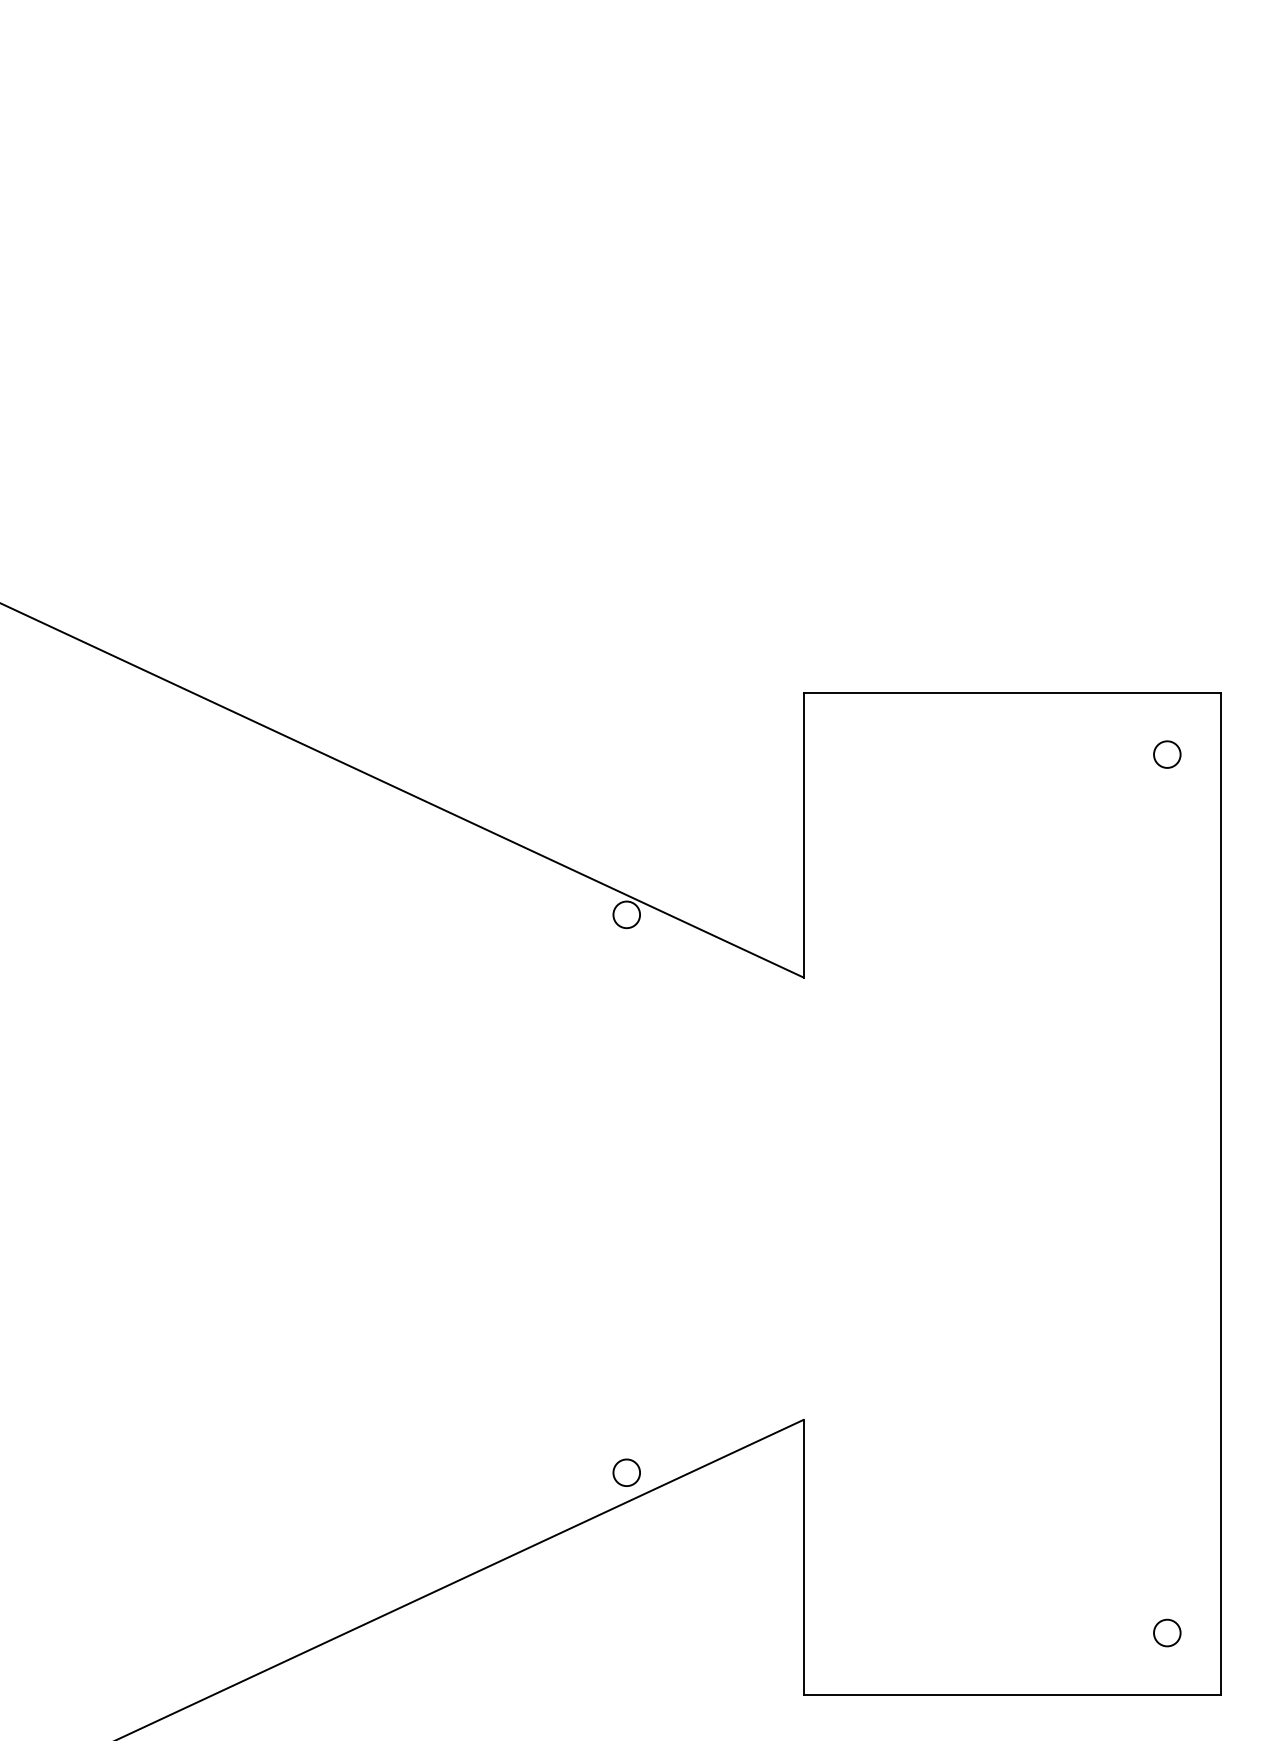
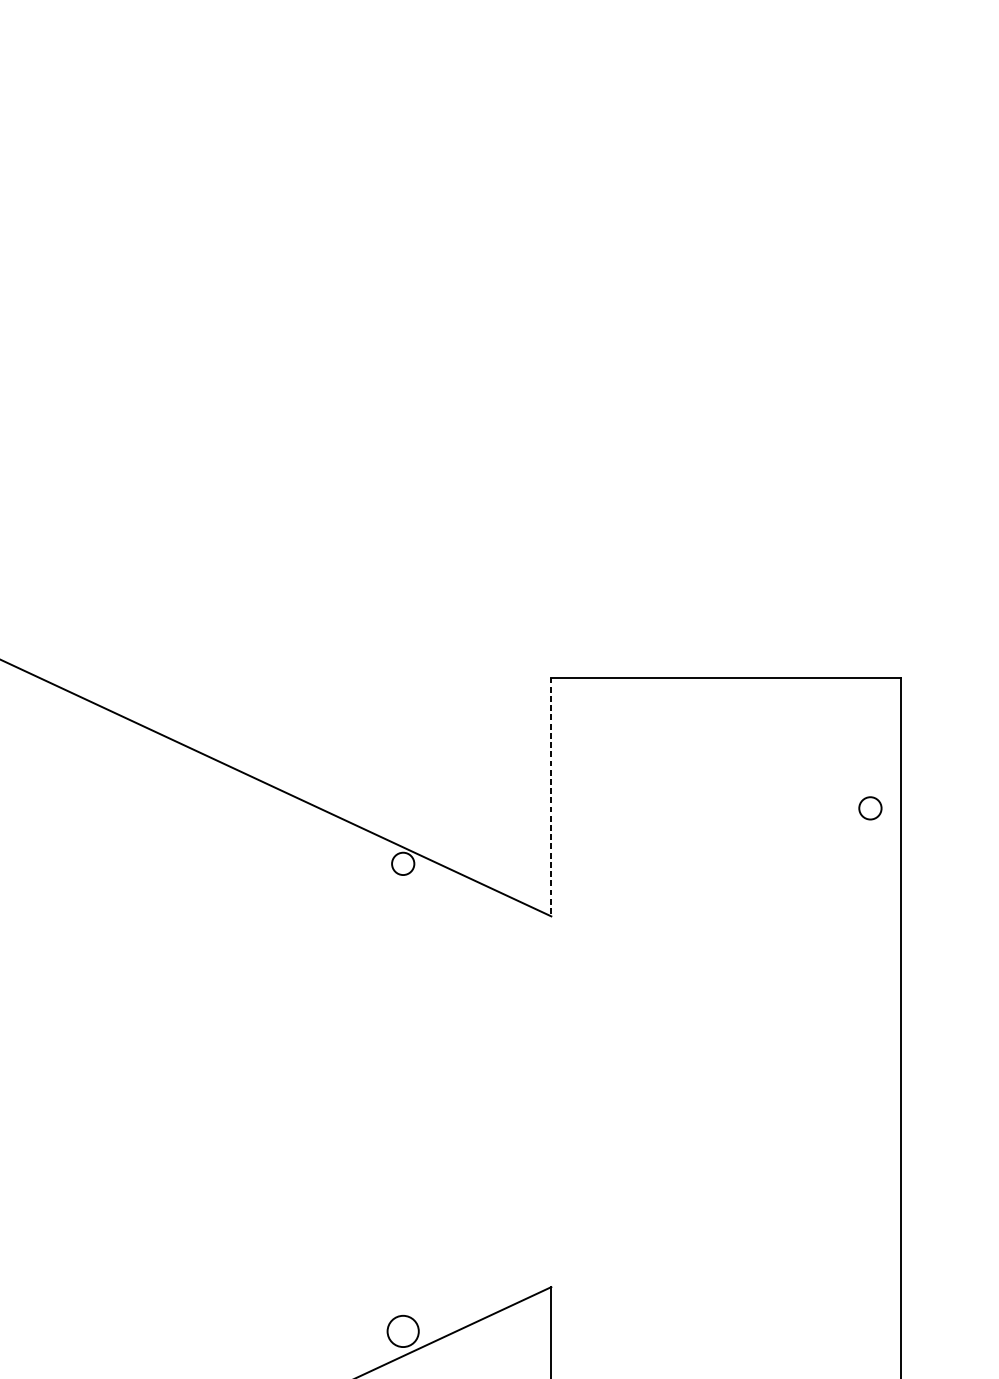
circle: (1167, 754) -> (870, 808), moved
line: (803, 835) -> (551, 797), solid -> dashed
circle: (626, 1472) -> (402, 1331), size x1.4

